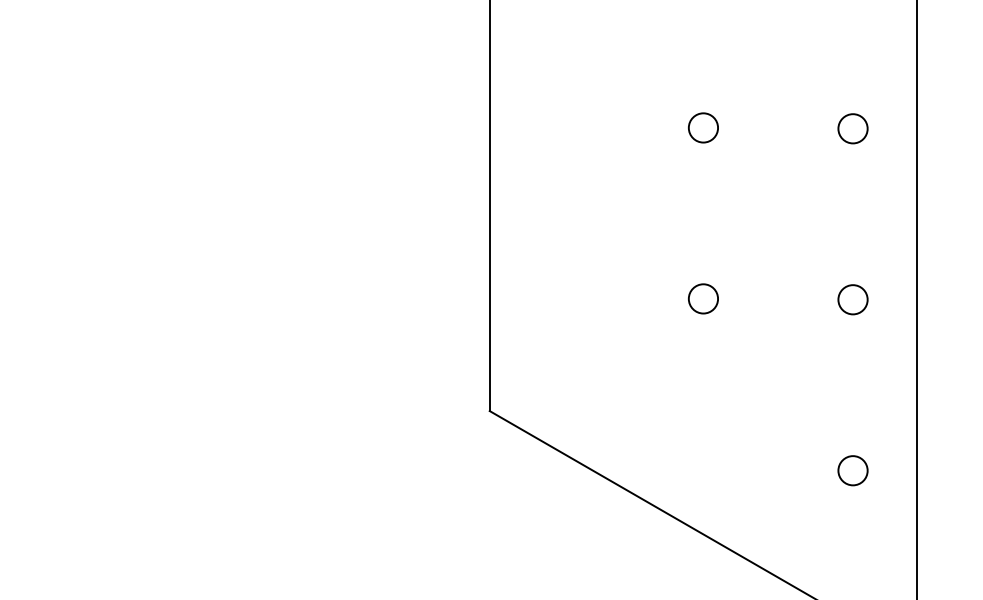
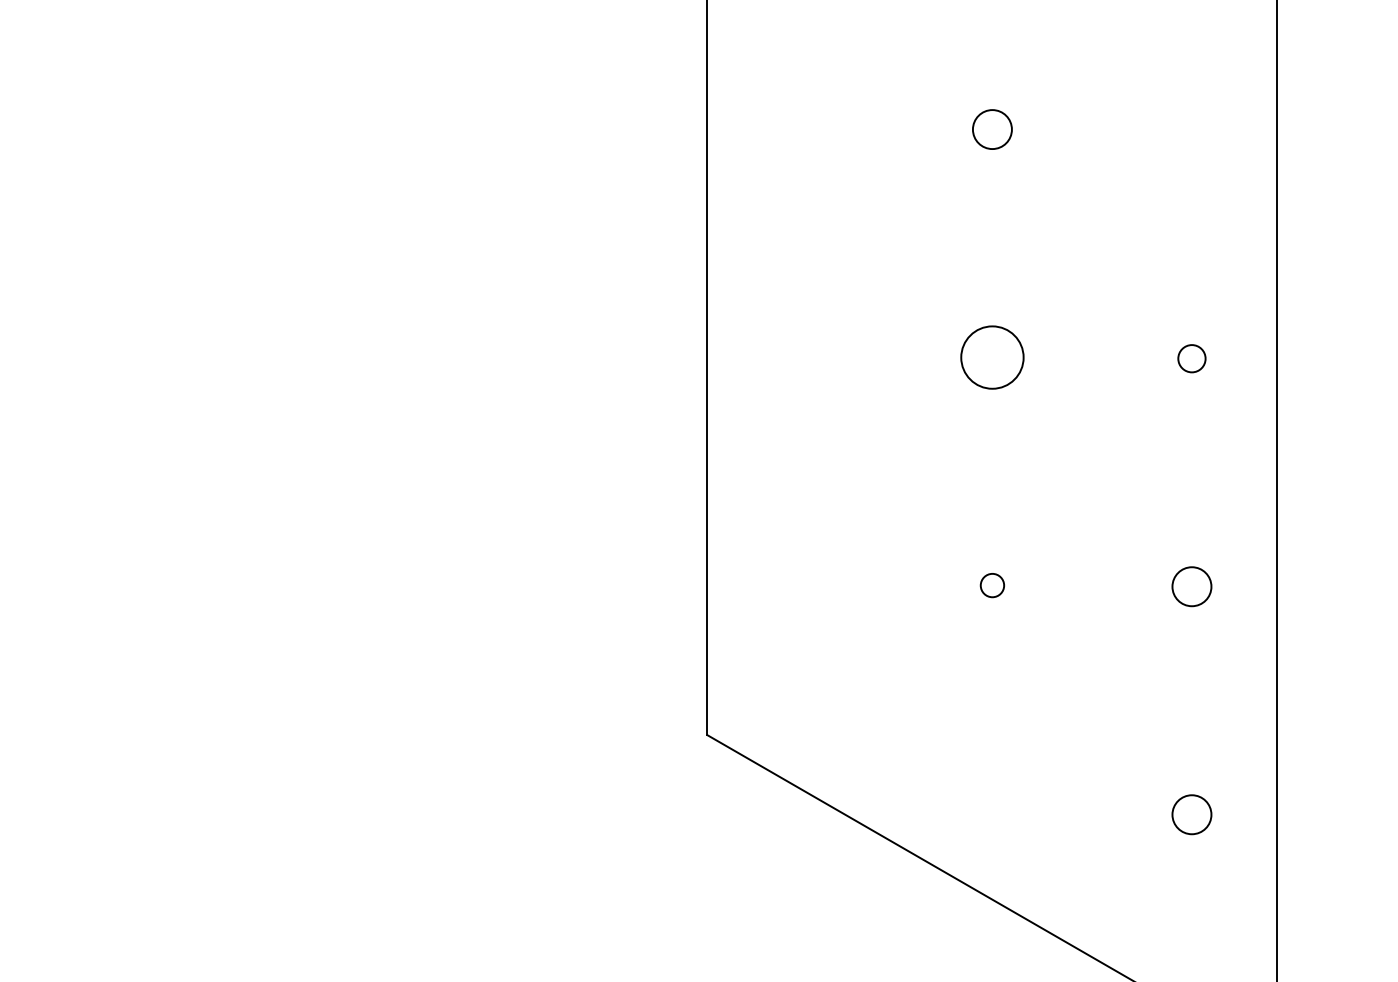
circle: (702, 127) -> (991, 357), size x1.6
circle: (852, 128) -> (1191, 358), size x0.7
circle: (703, 298) -> (992, 585), size x0.6

